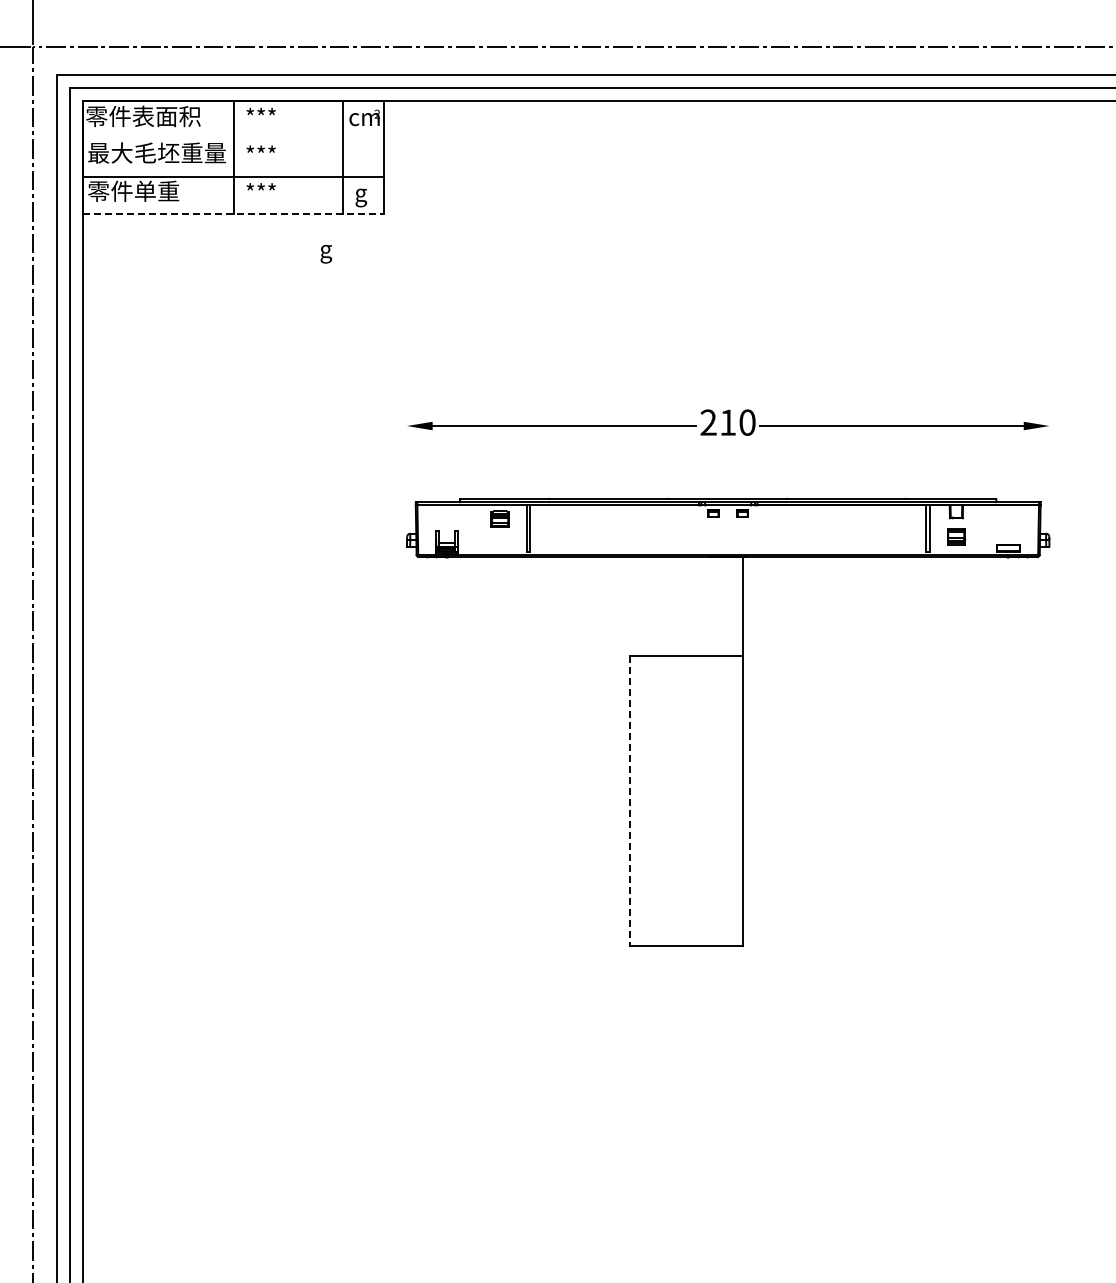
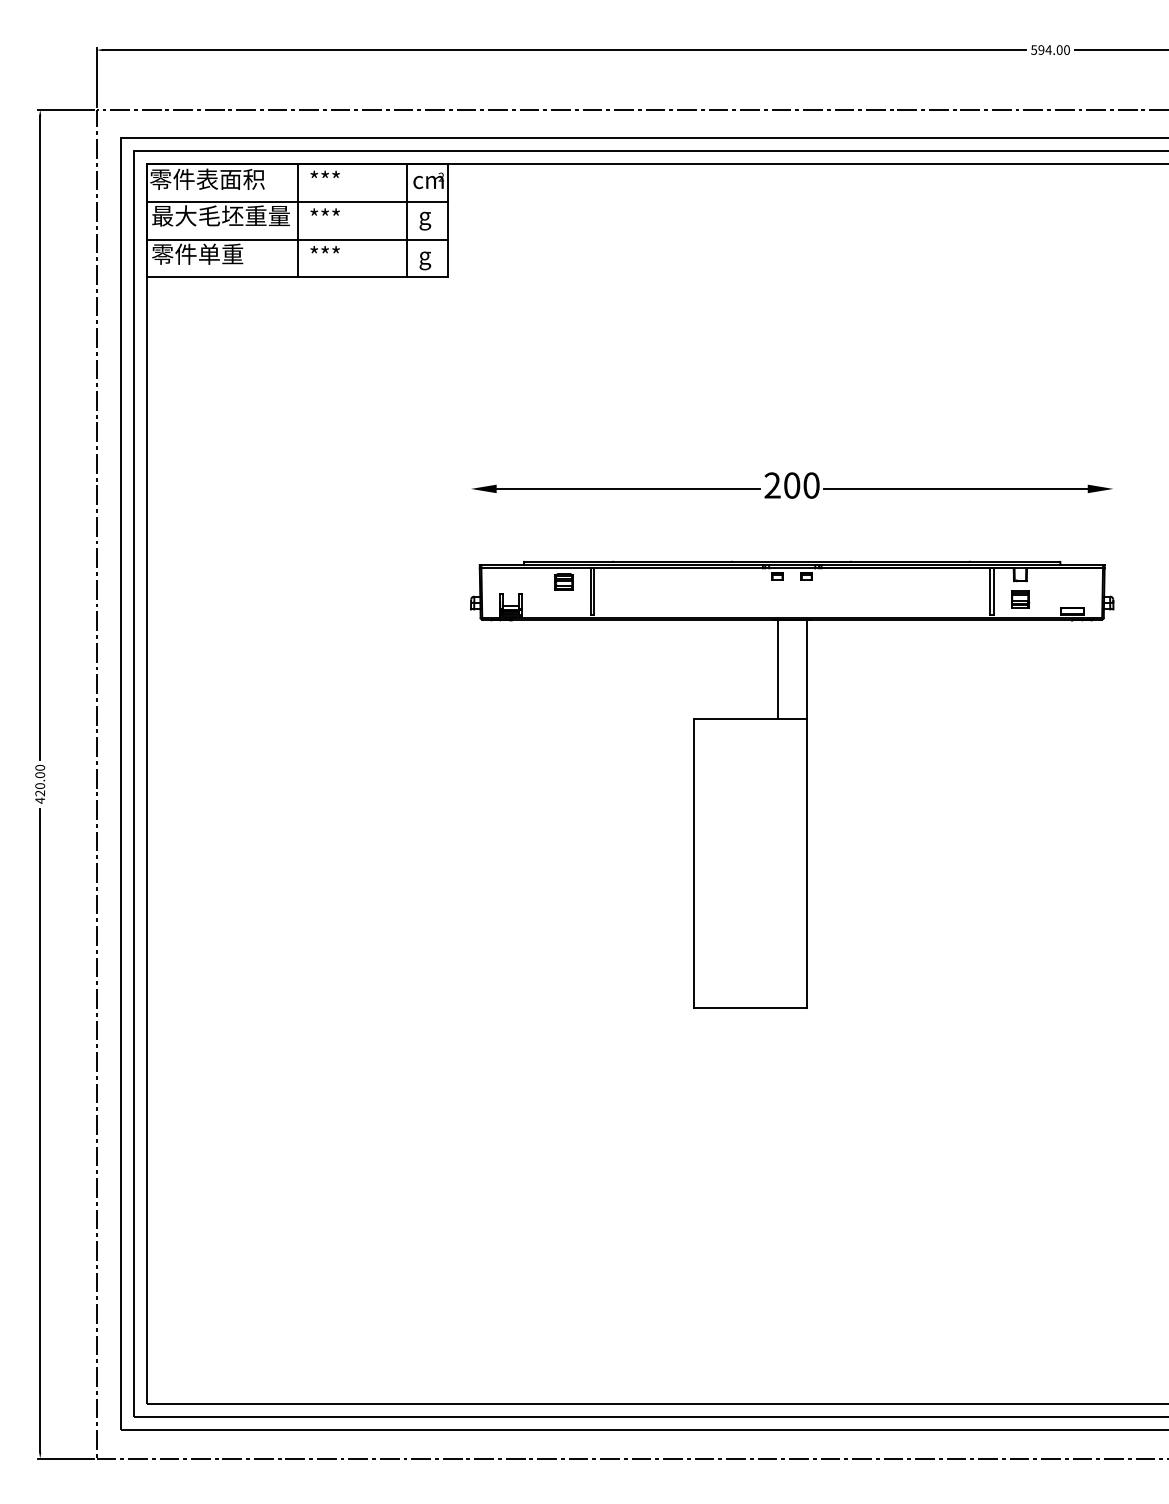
line: (233, 139) -> (297, 202), added
line: (233, 214) -> (297, 277), dashed -> solid
text: (326, 253) -> (425, 220), moved
text: (728, 422) -> (792, 485), 210 -> 200
line: (713, 606) -> (777, 669), added
line: (630, 800) -> (694, 863), dashed -> solid

